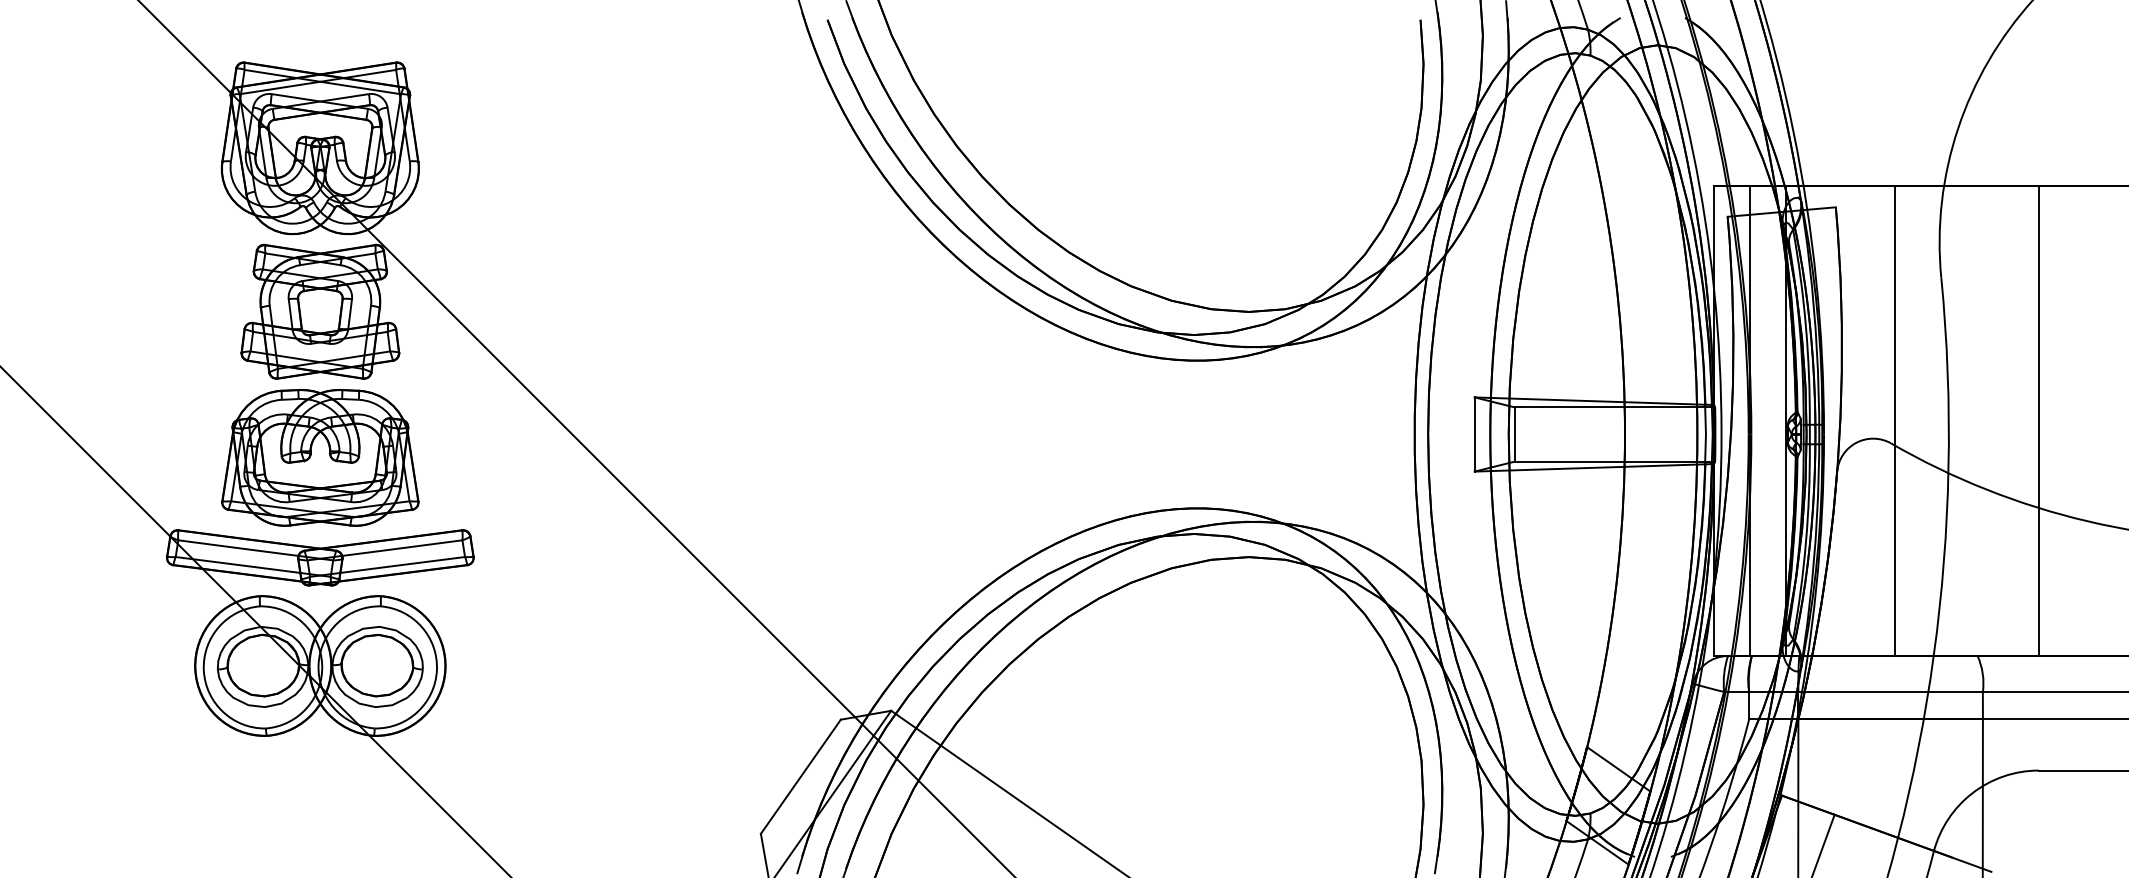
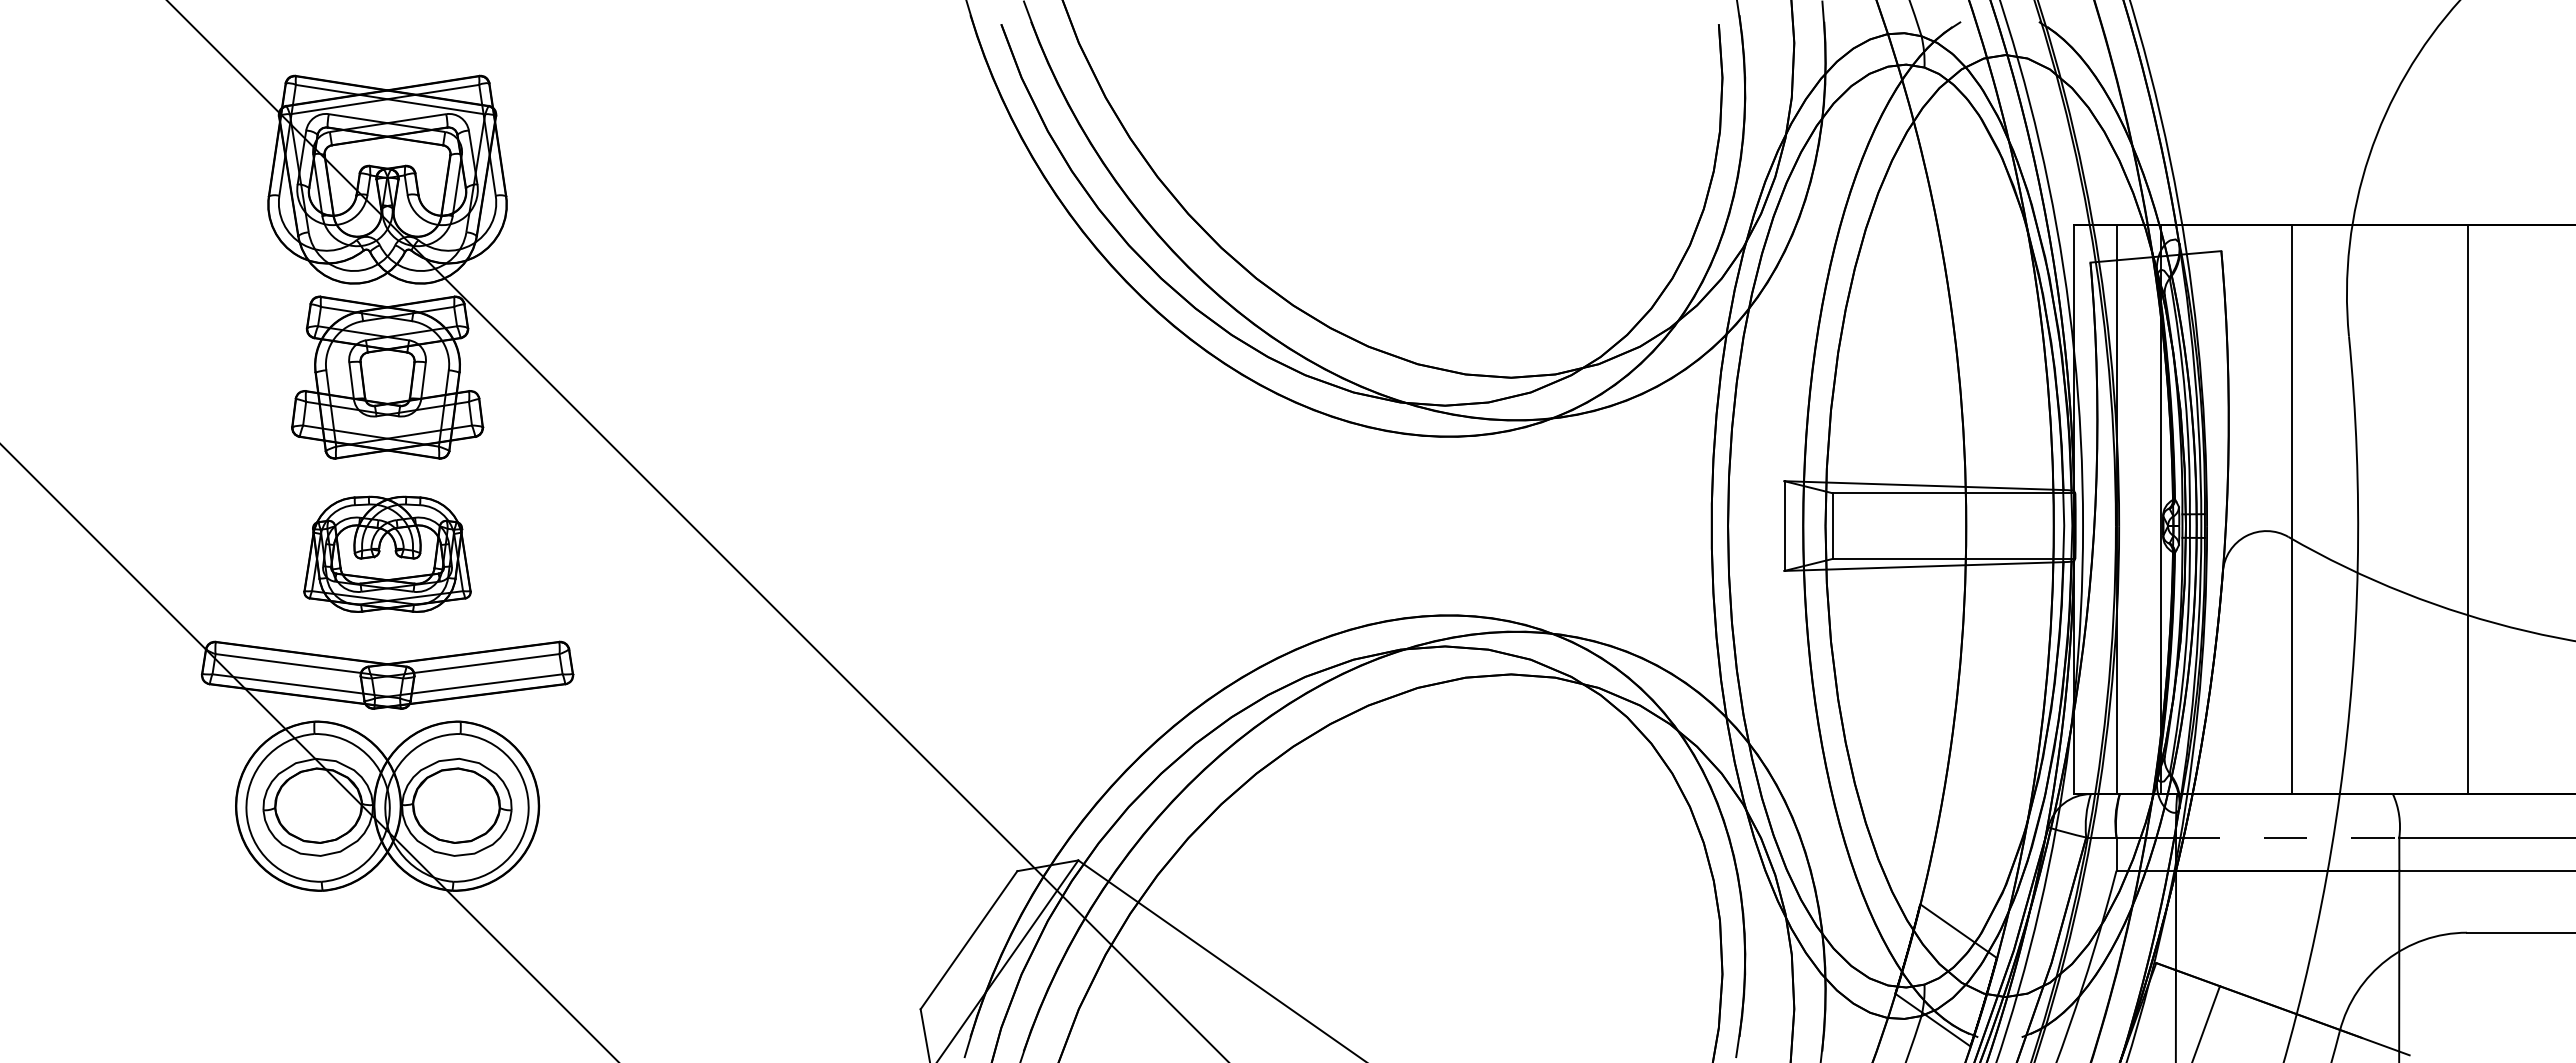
part: (320, 458) -> (387, 554), size x0.7
line: (1890, 691) -> (2287, 837), solid -> dashed

